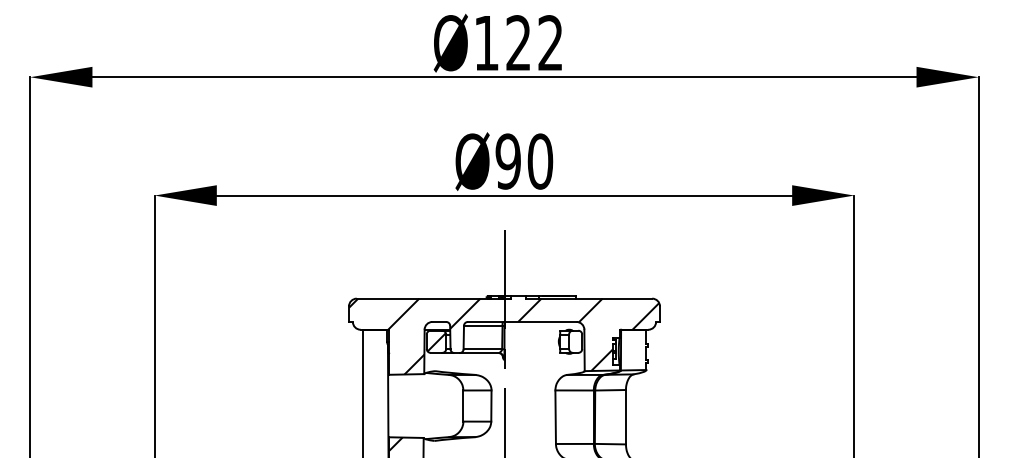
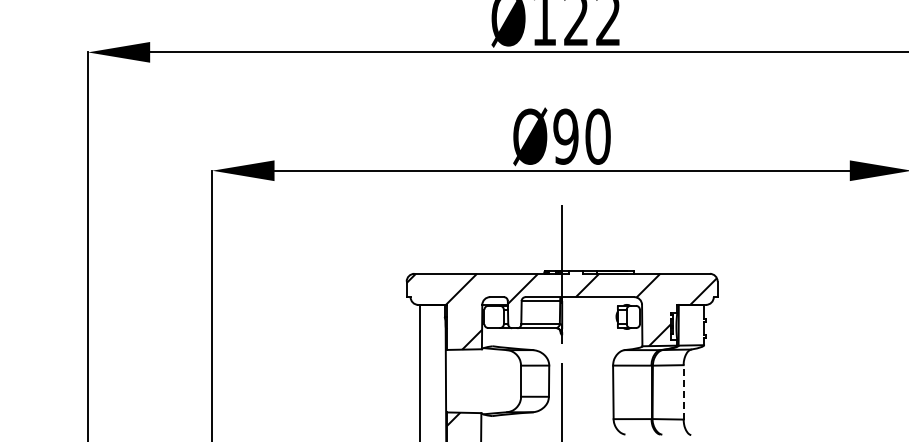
hatch: (436, 342) -> (494, 317), removed
line: (625, 416) -> (683, 391), solid -> dashed

